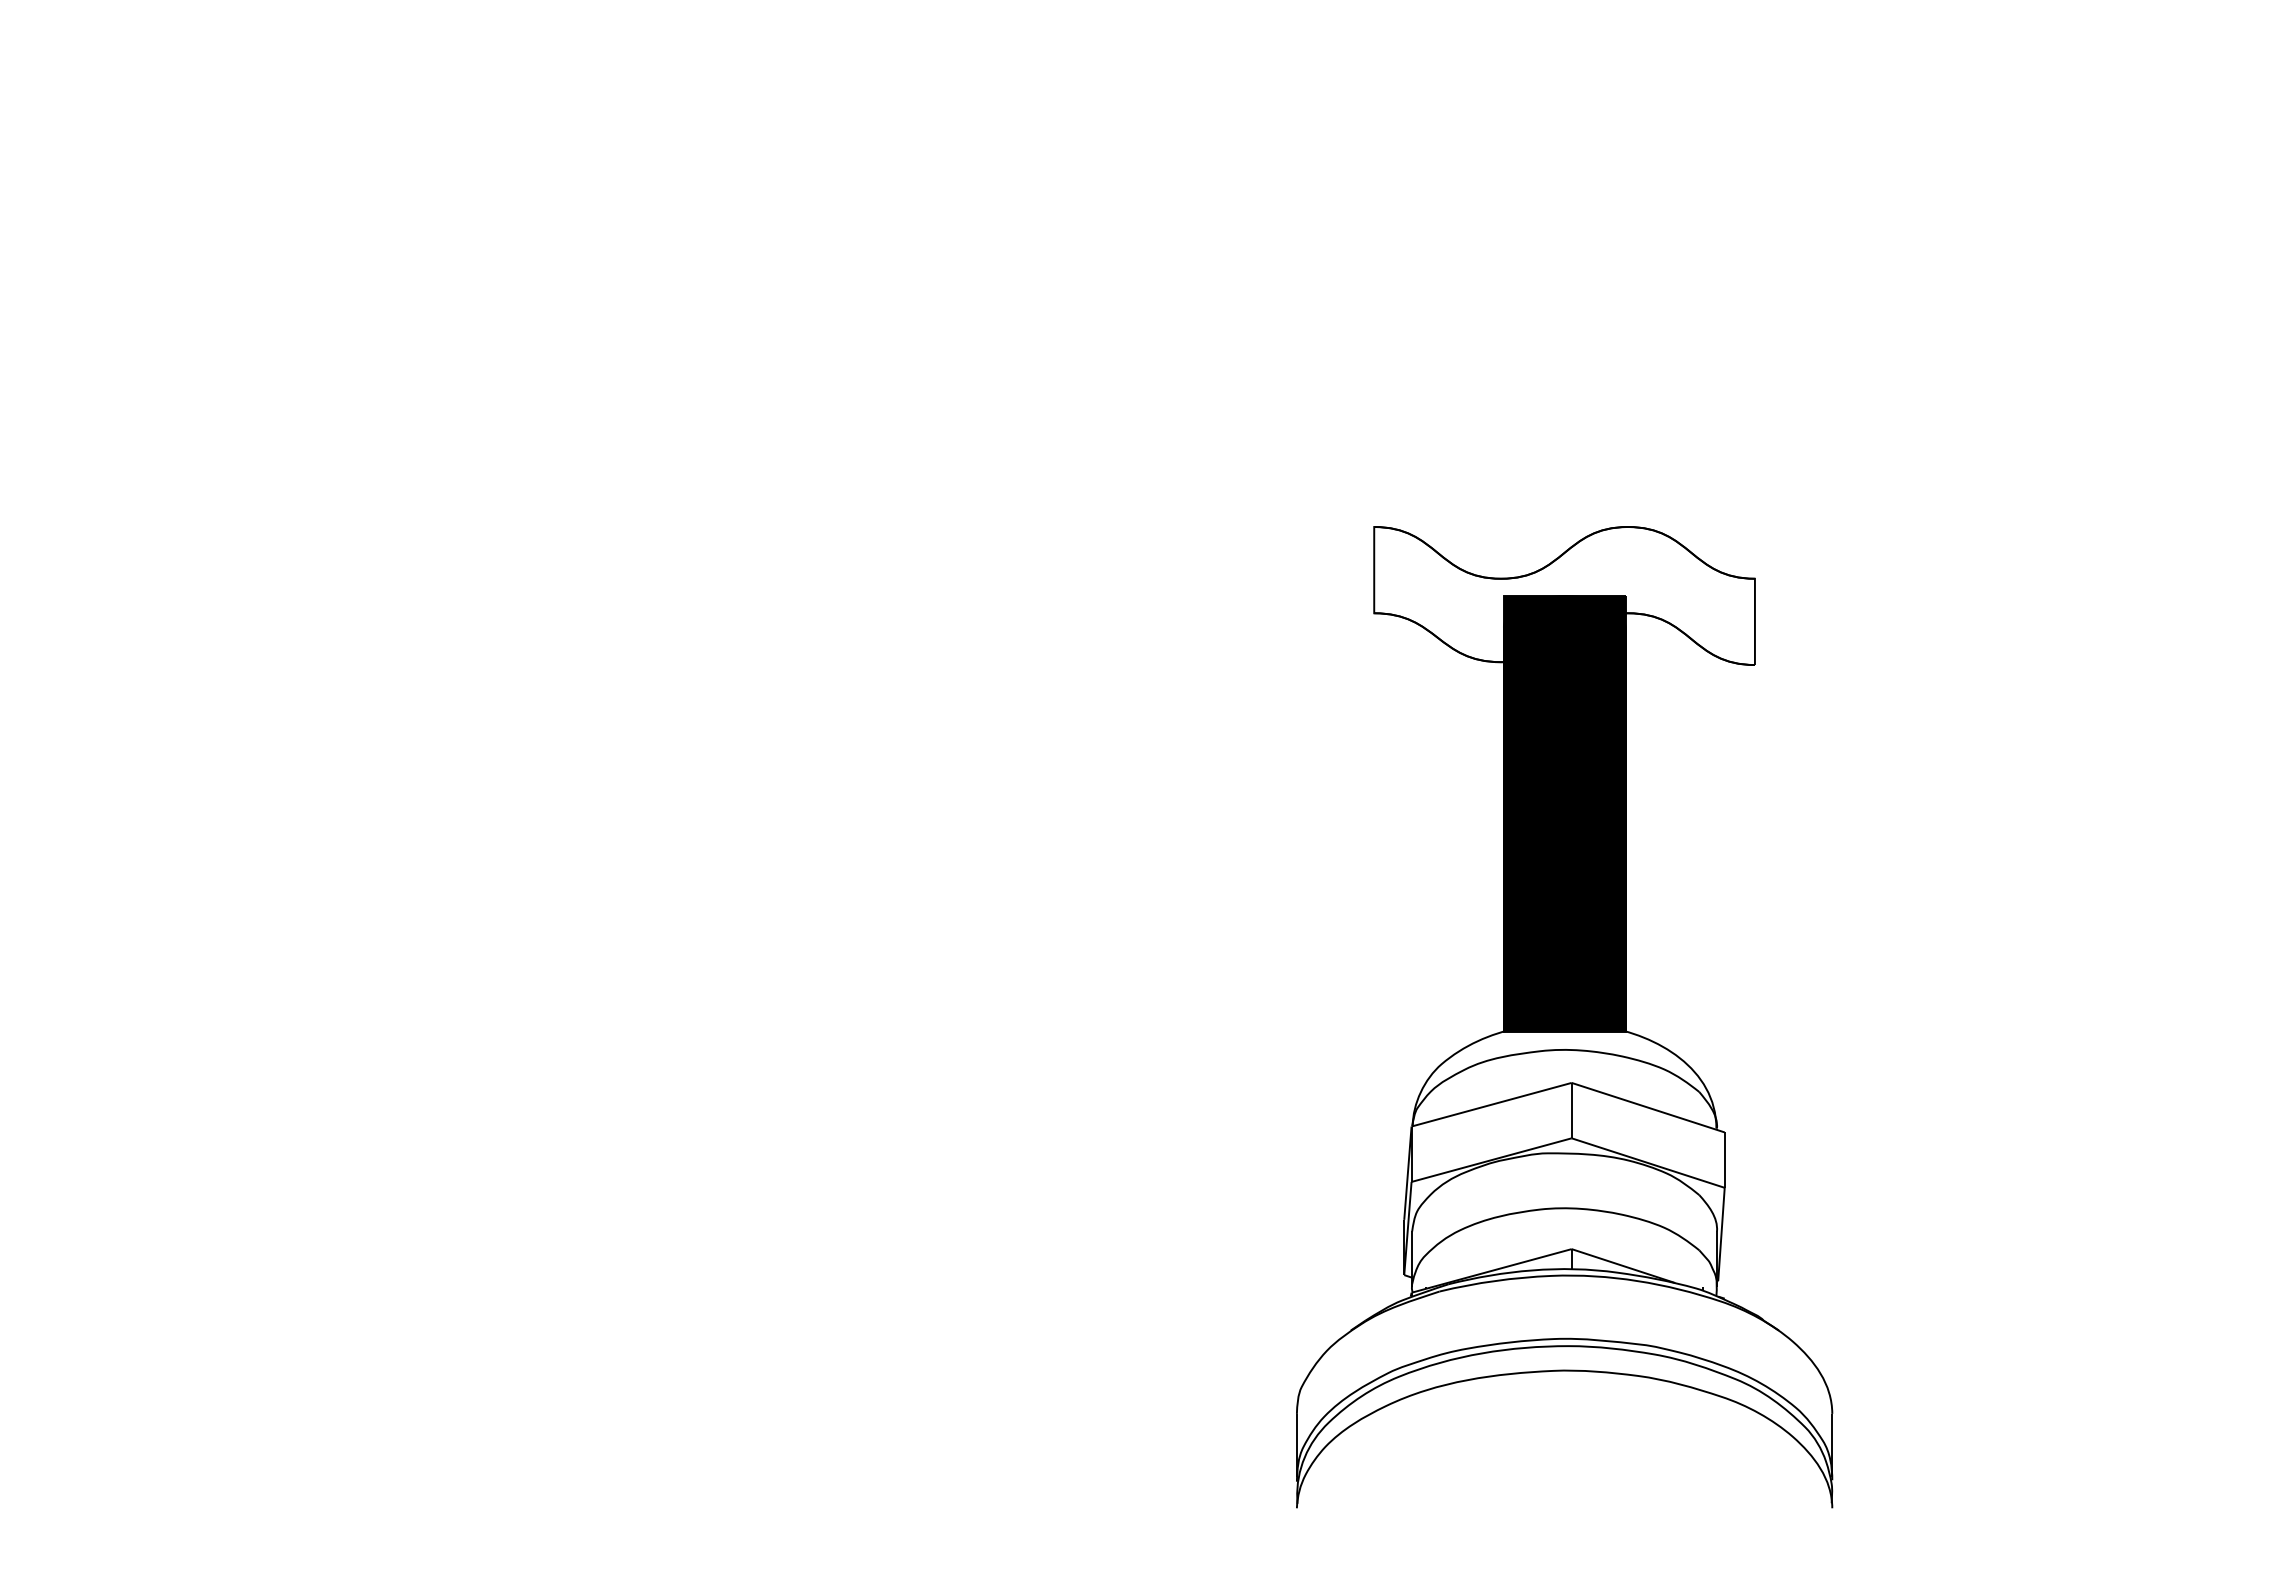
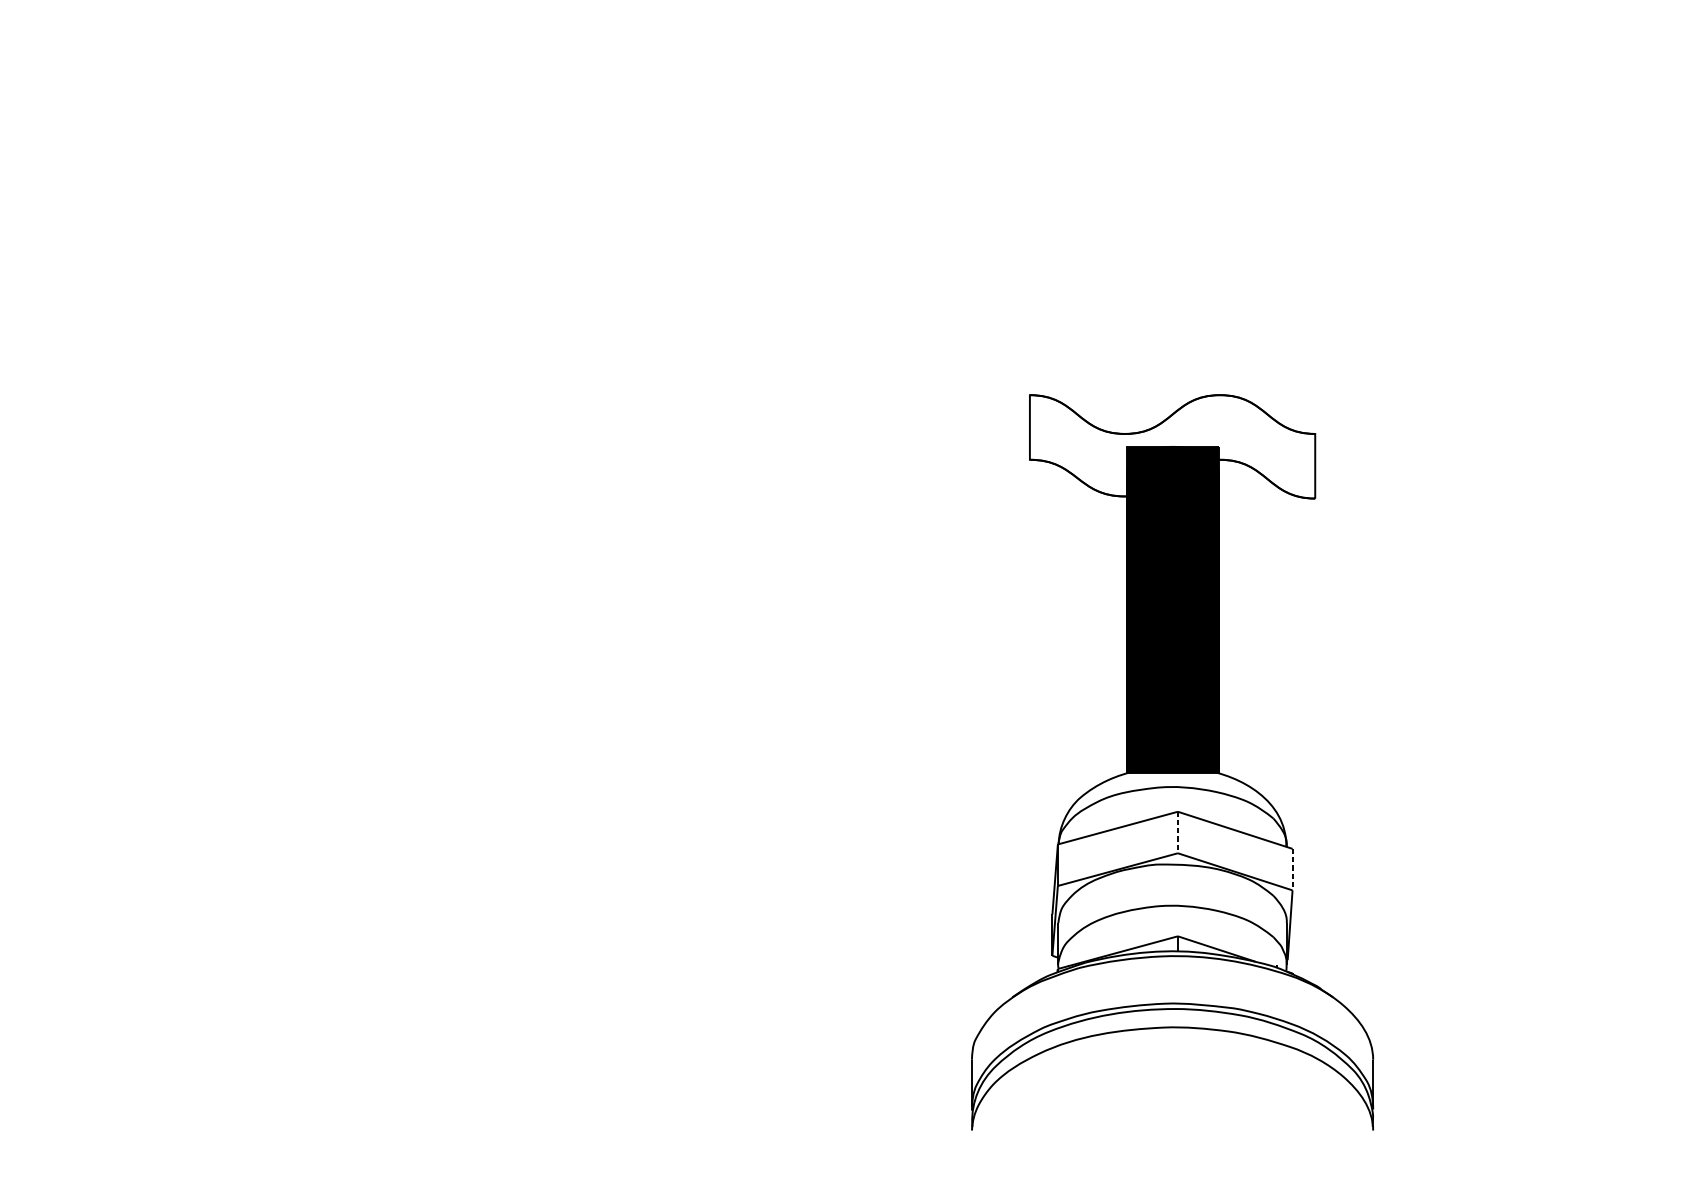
line: (1571, 1110) -> (1177, 832), solid -> dashed
line: (1724, 1160) -> (1292, 869), solid -> dashed

